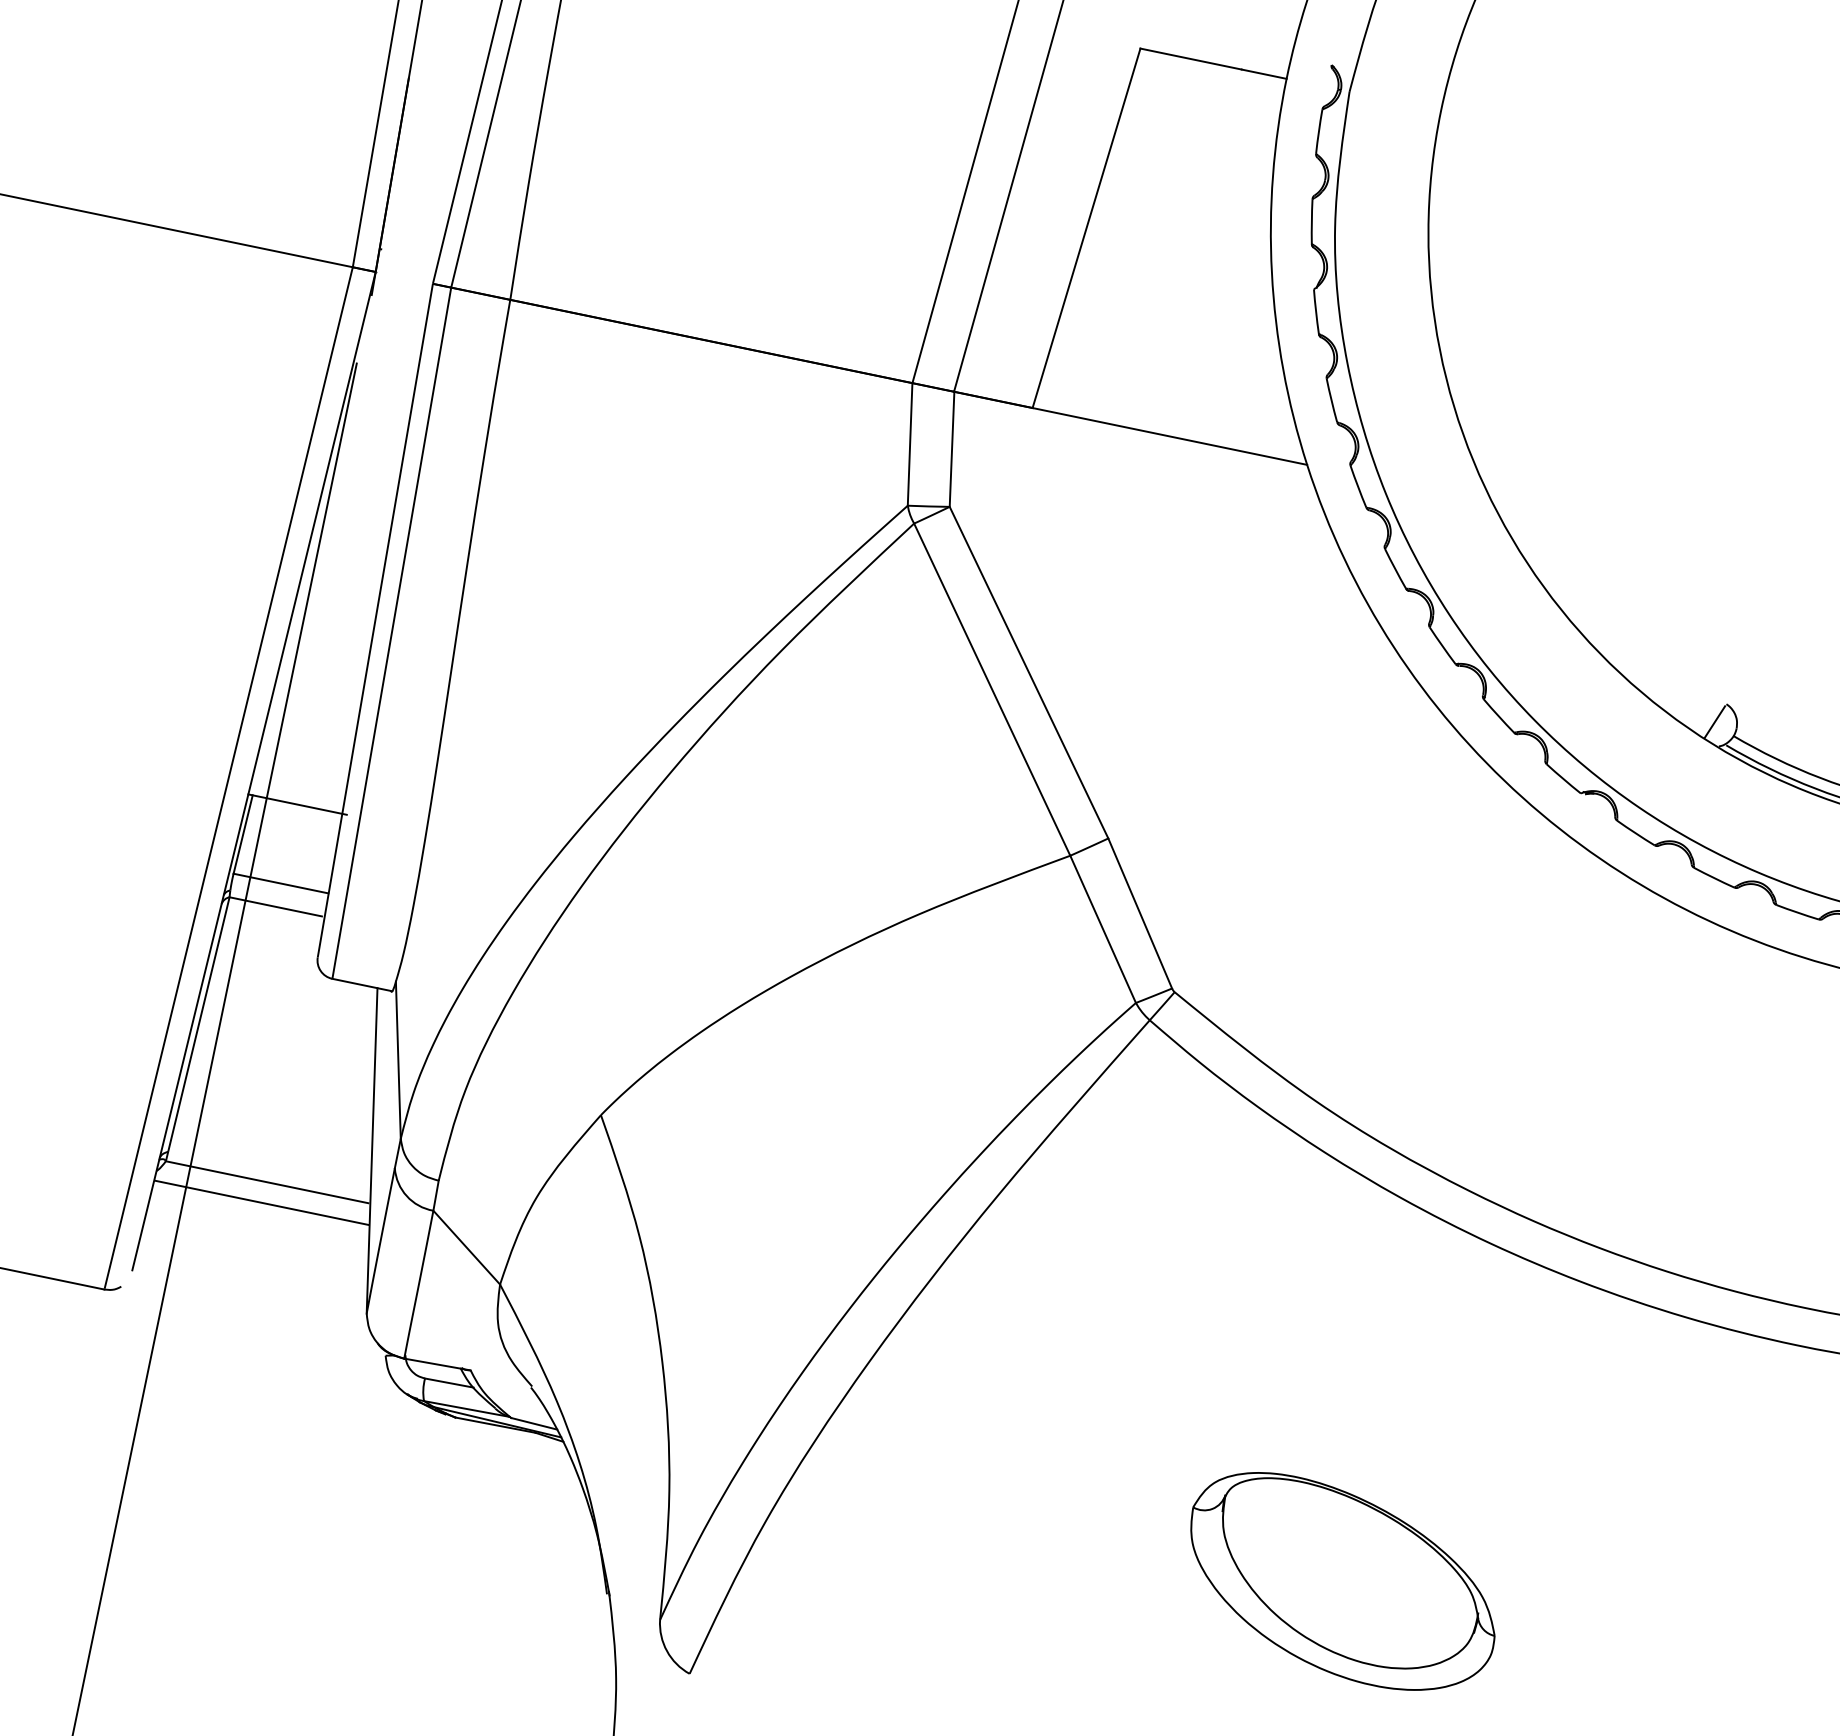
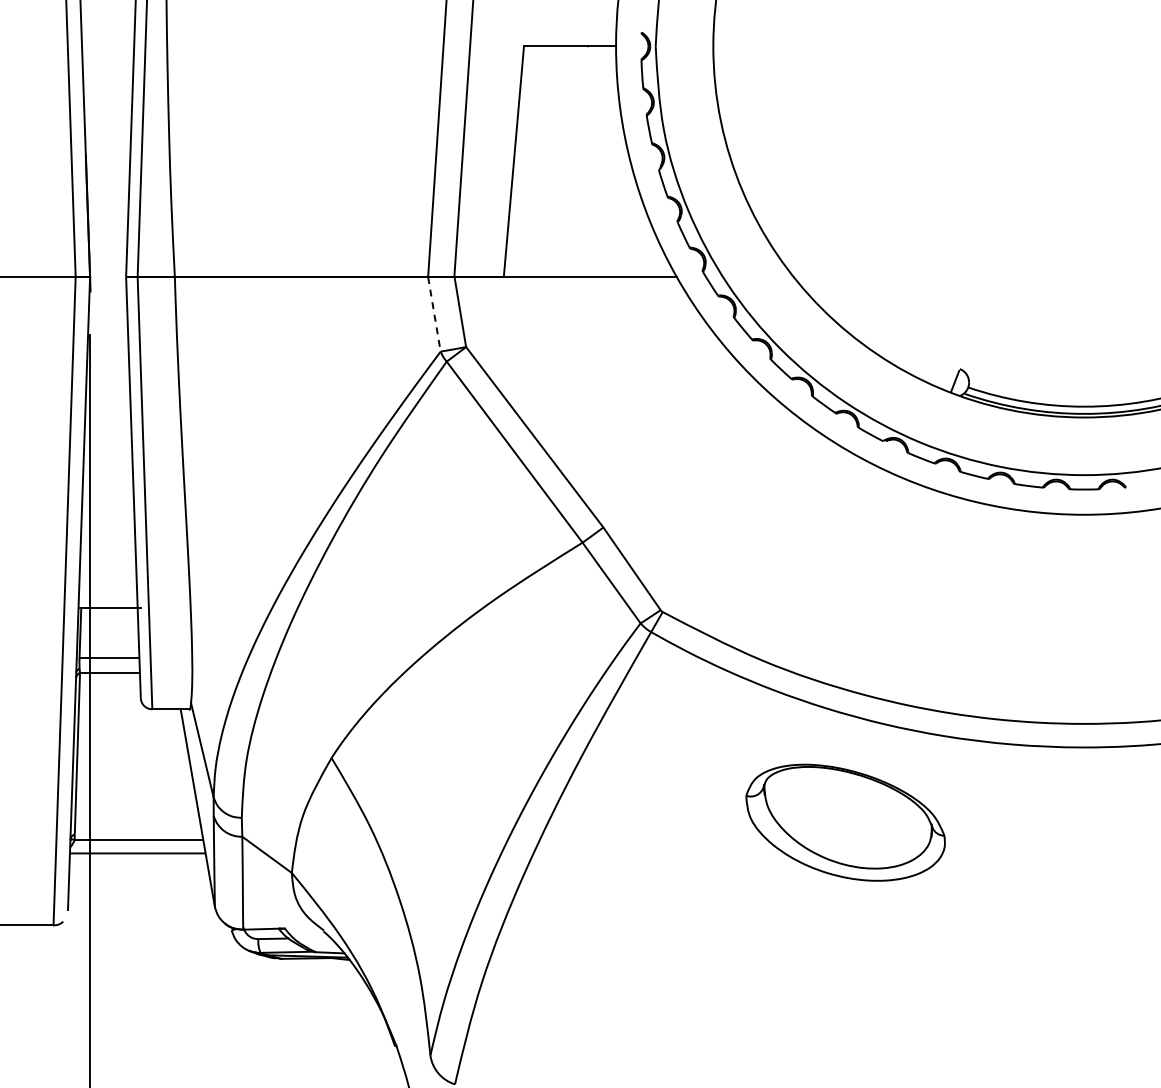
line: (910, 444) -> (434, 314), solid -> dashed
part: (1341, 1582) -> (845, 822), moved

